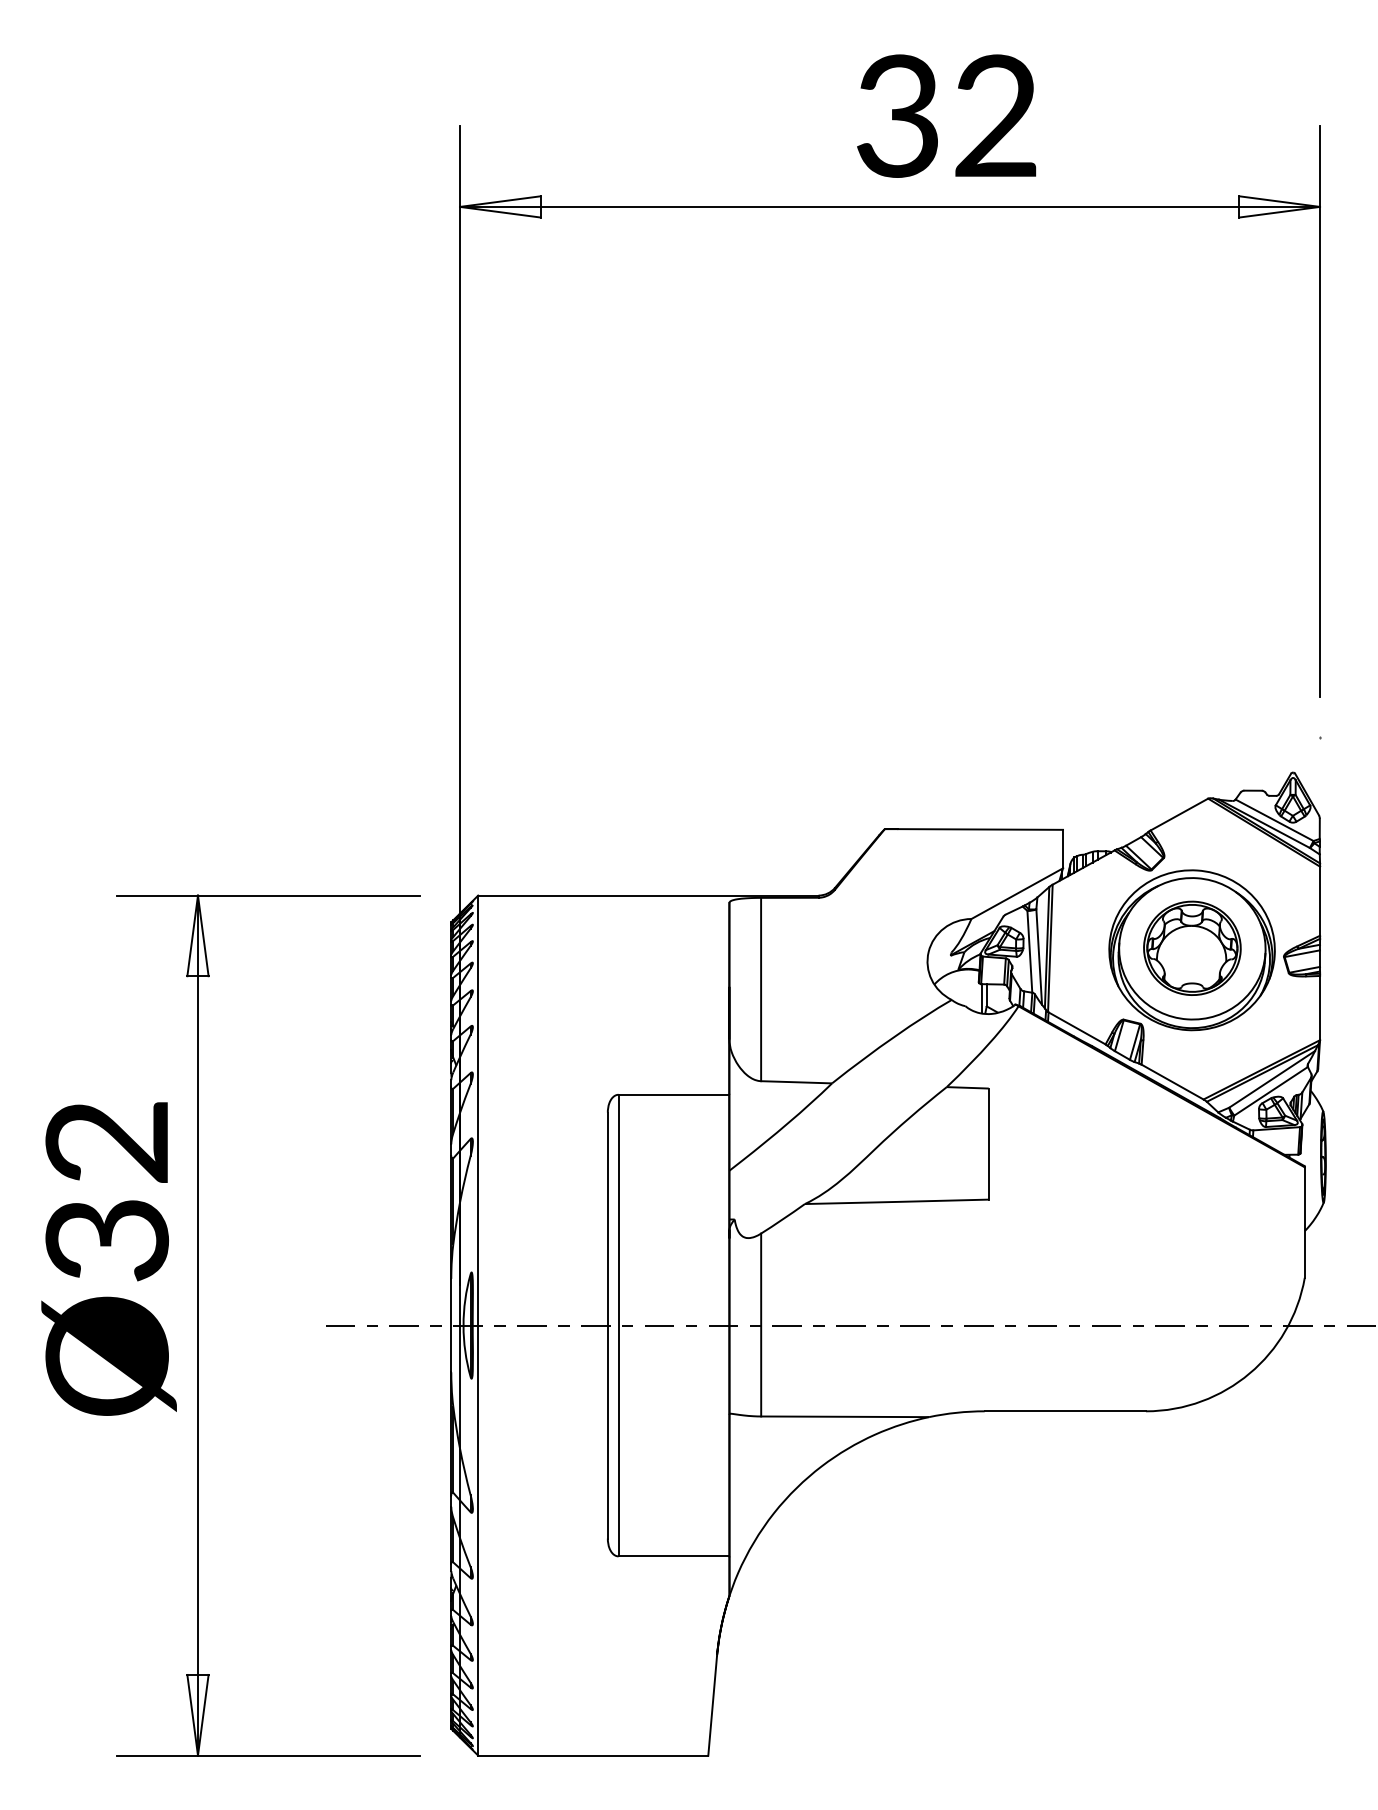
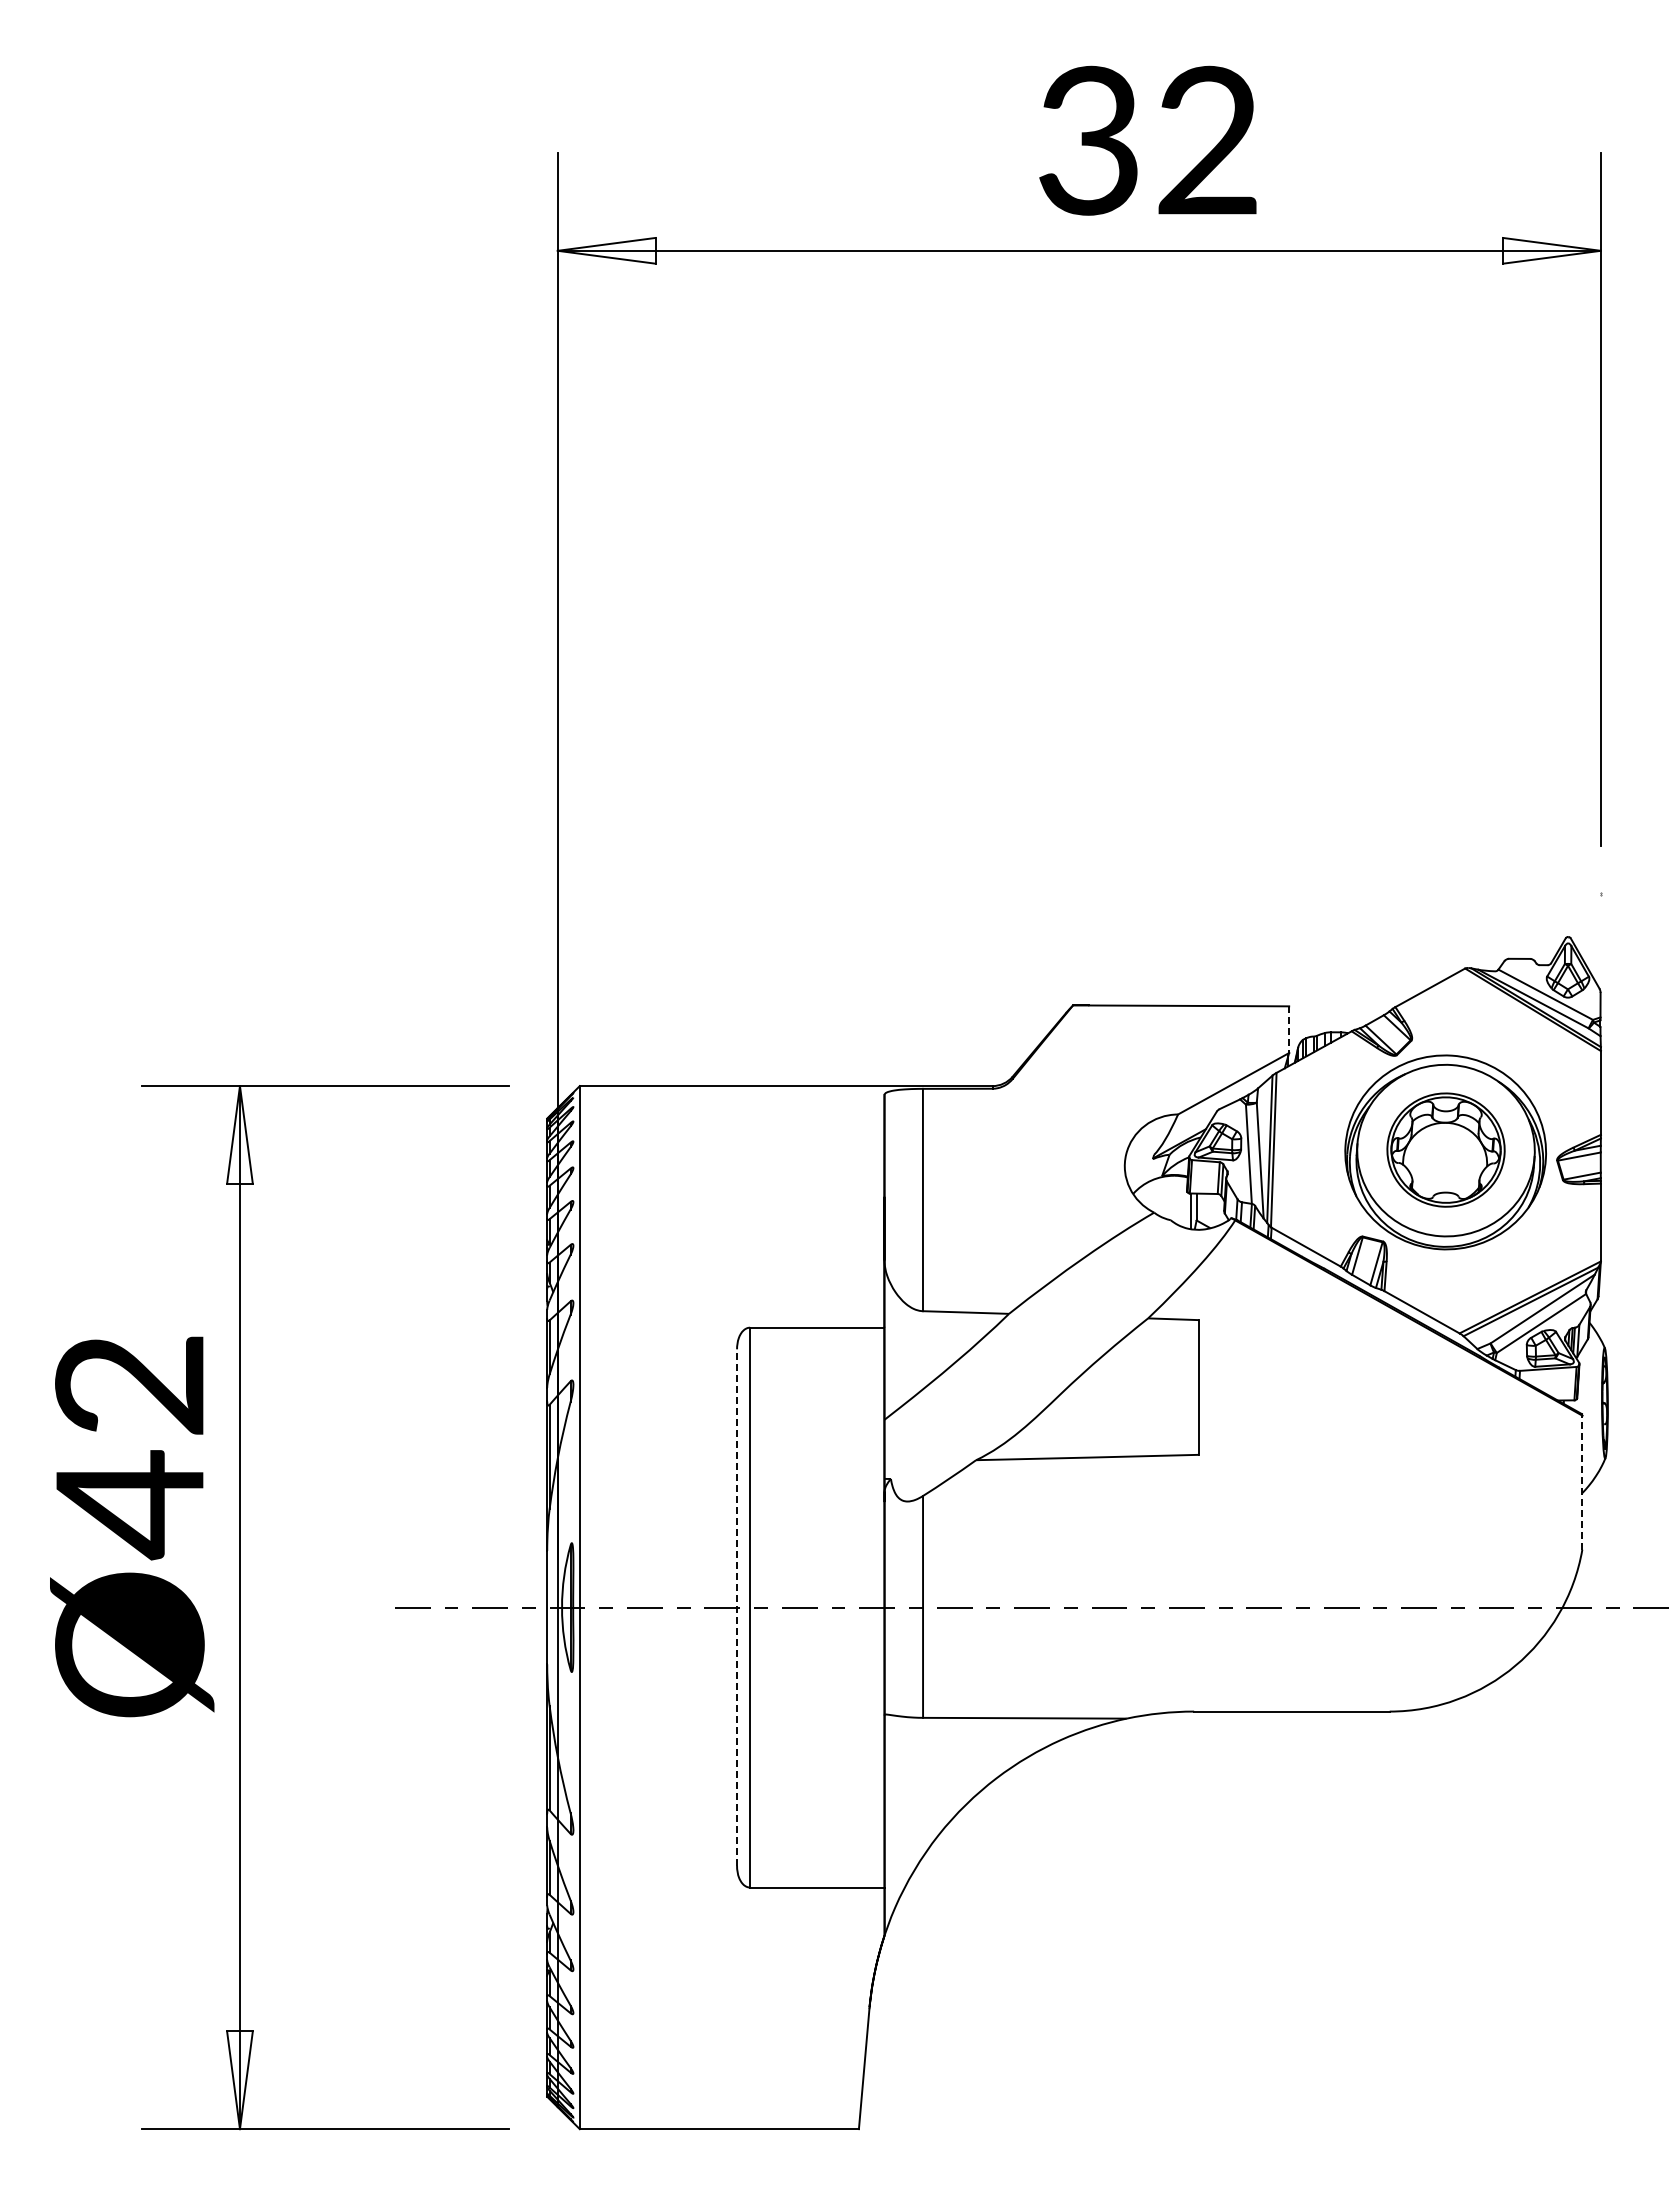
line: (1063, 849) -> (1289, 1030), solid -> dashed
line: (1304, 1222) -> (1582, 1482), solid -> dashed
text: (106, 1241) -> (129, 1505), Ø32 -> Ø42
line: (608, 1325) -> (737, 1607), solid -> dashed

